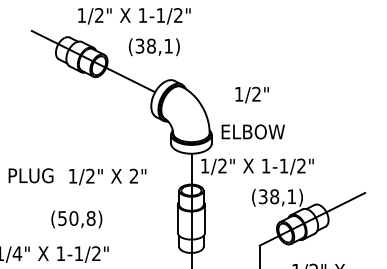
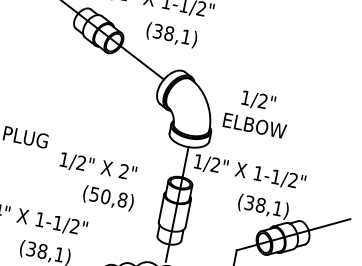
text: (252, 131) -> (254, 125), moved
text: (107, 176) -> (98, 166), moved
text: (76, 219) -> (108, 198), moved

